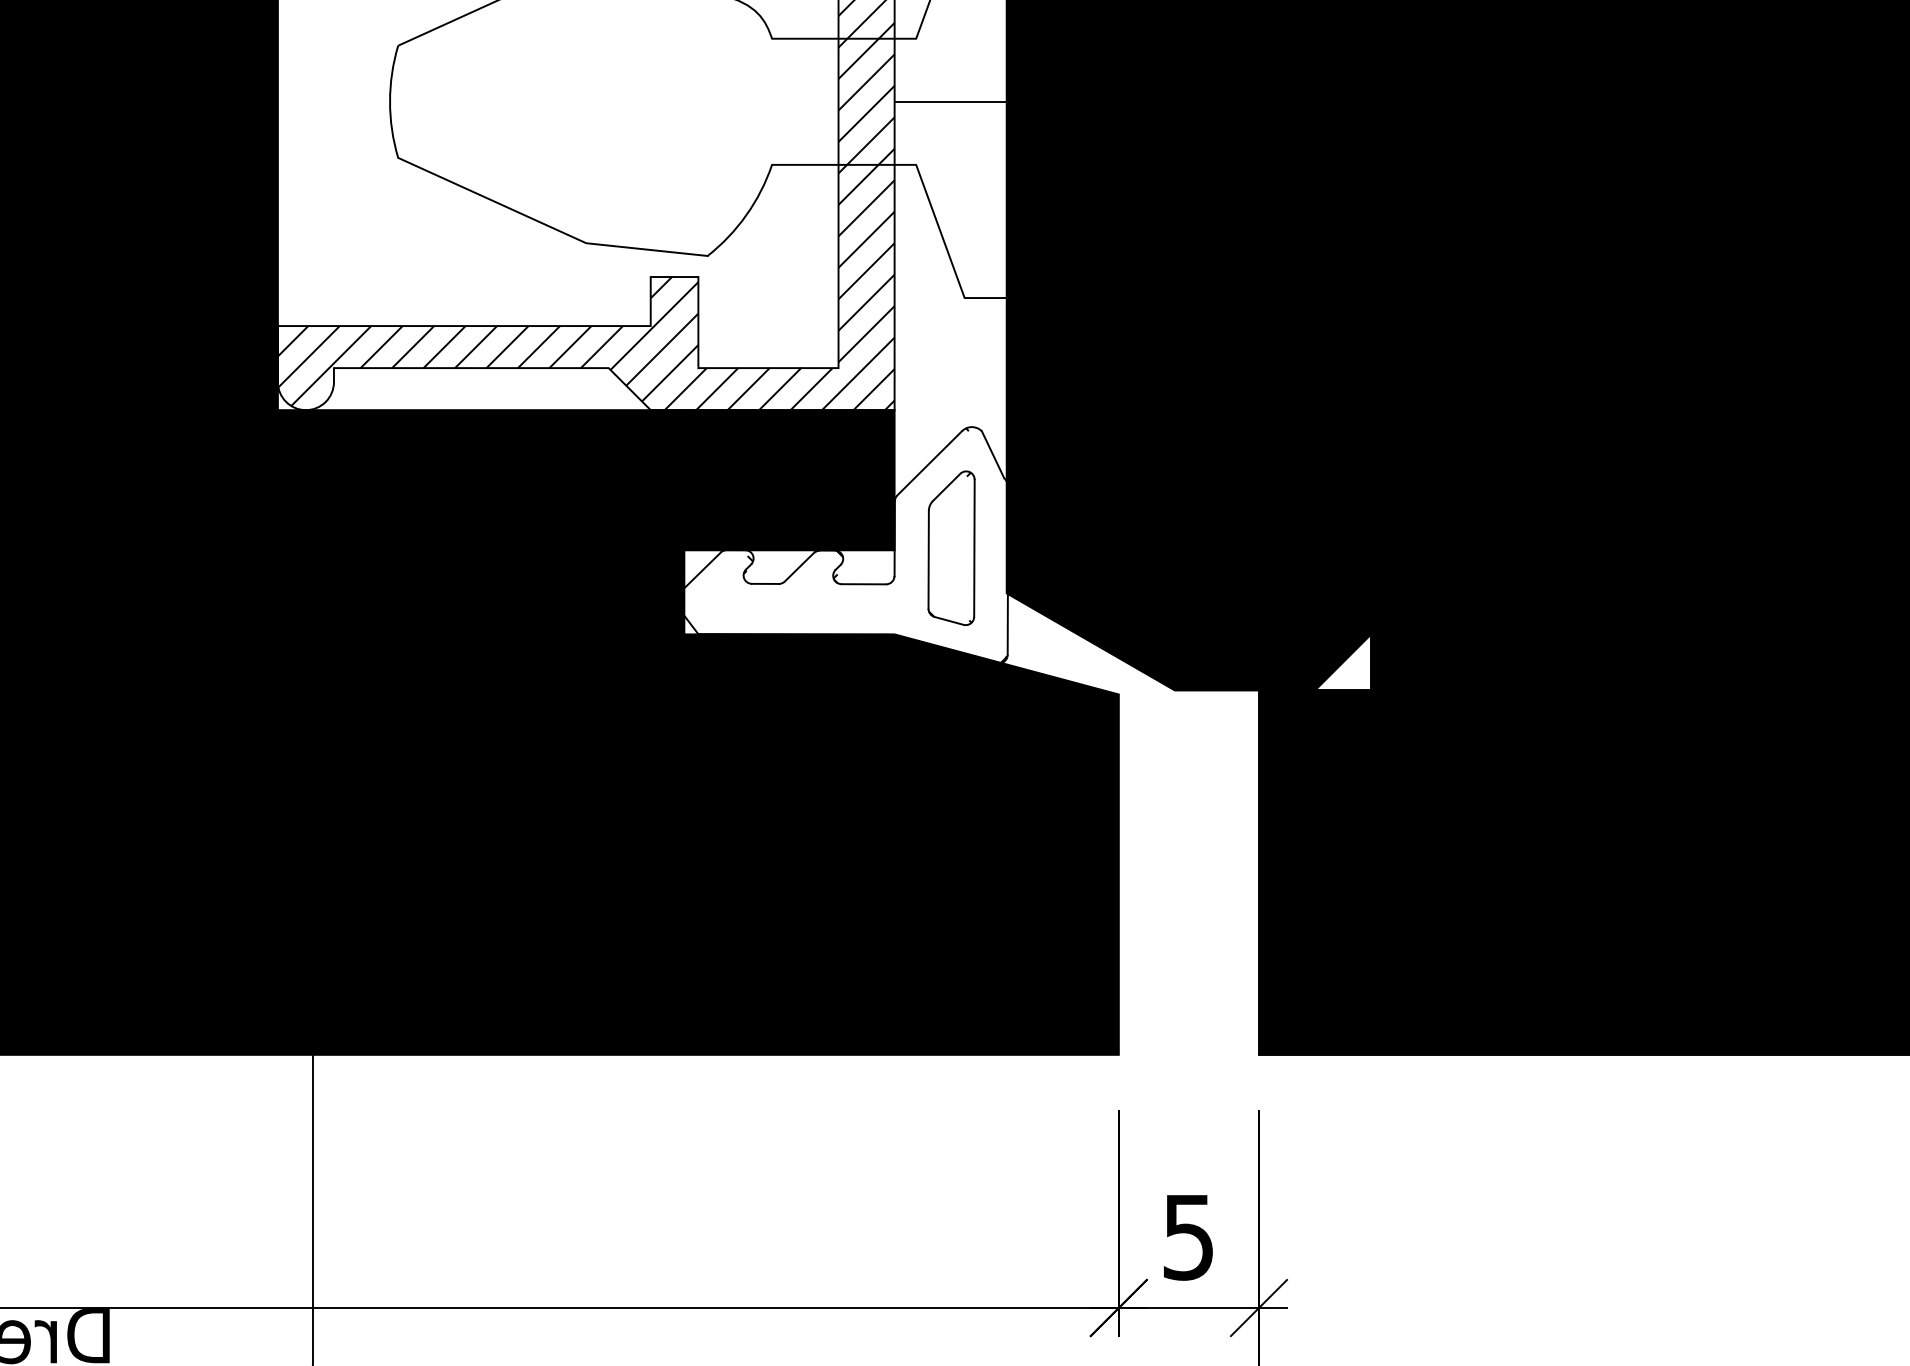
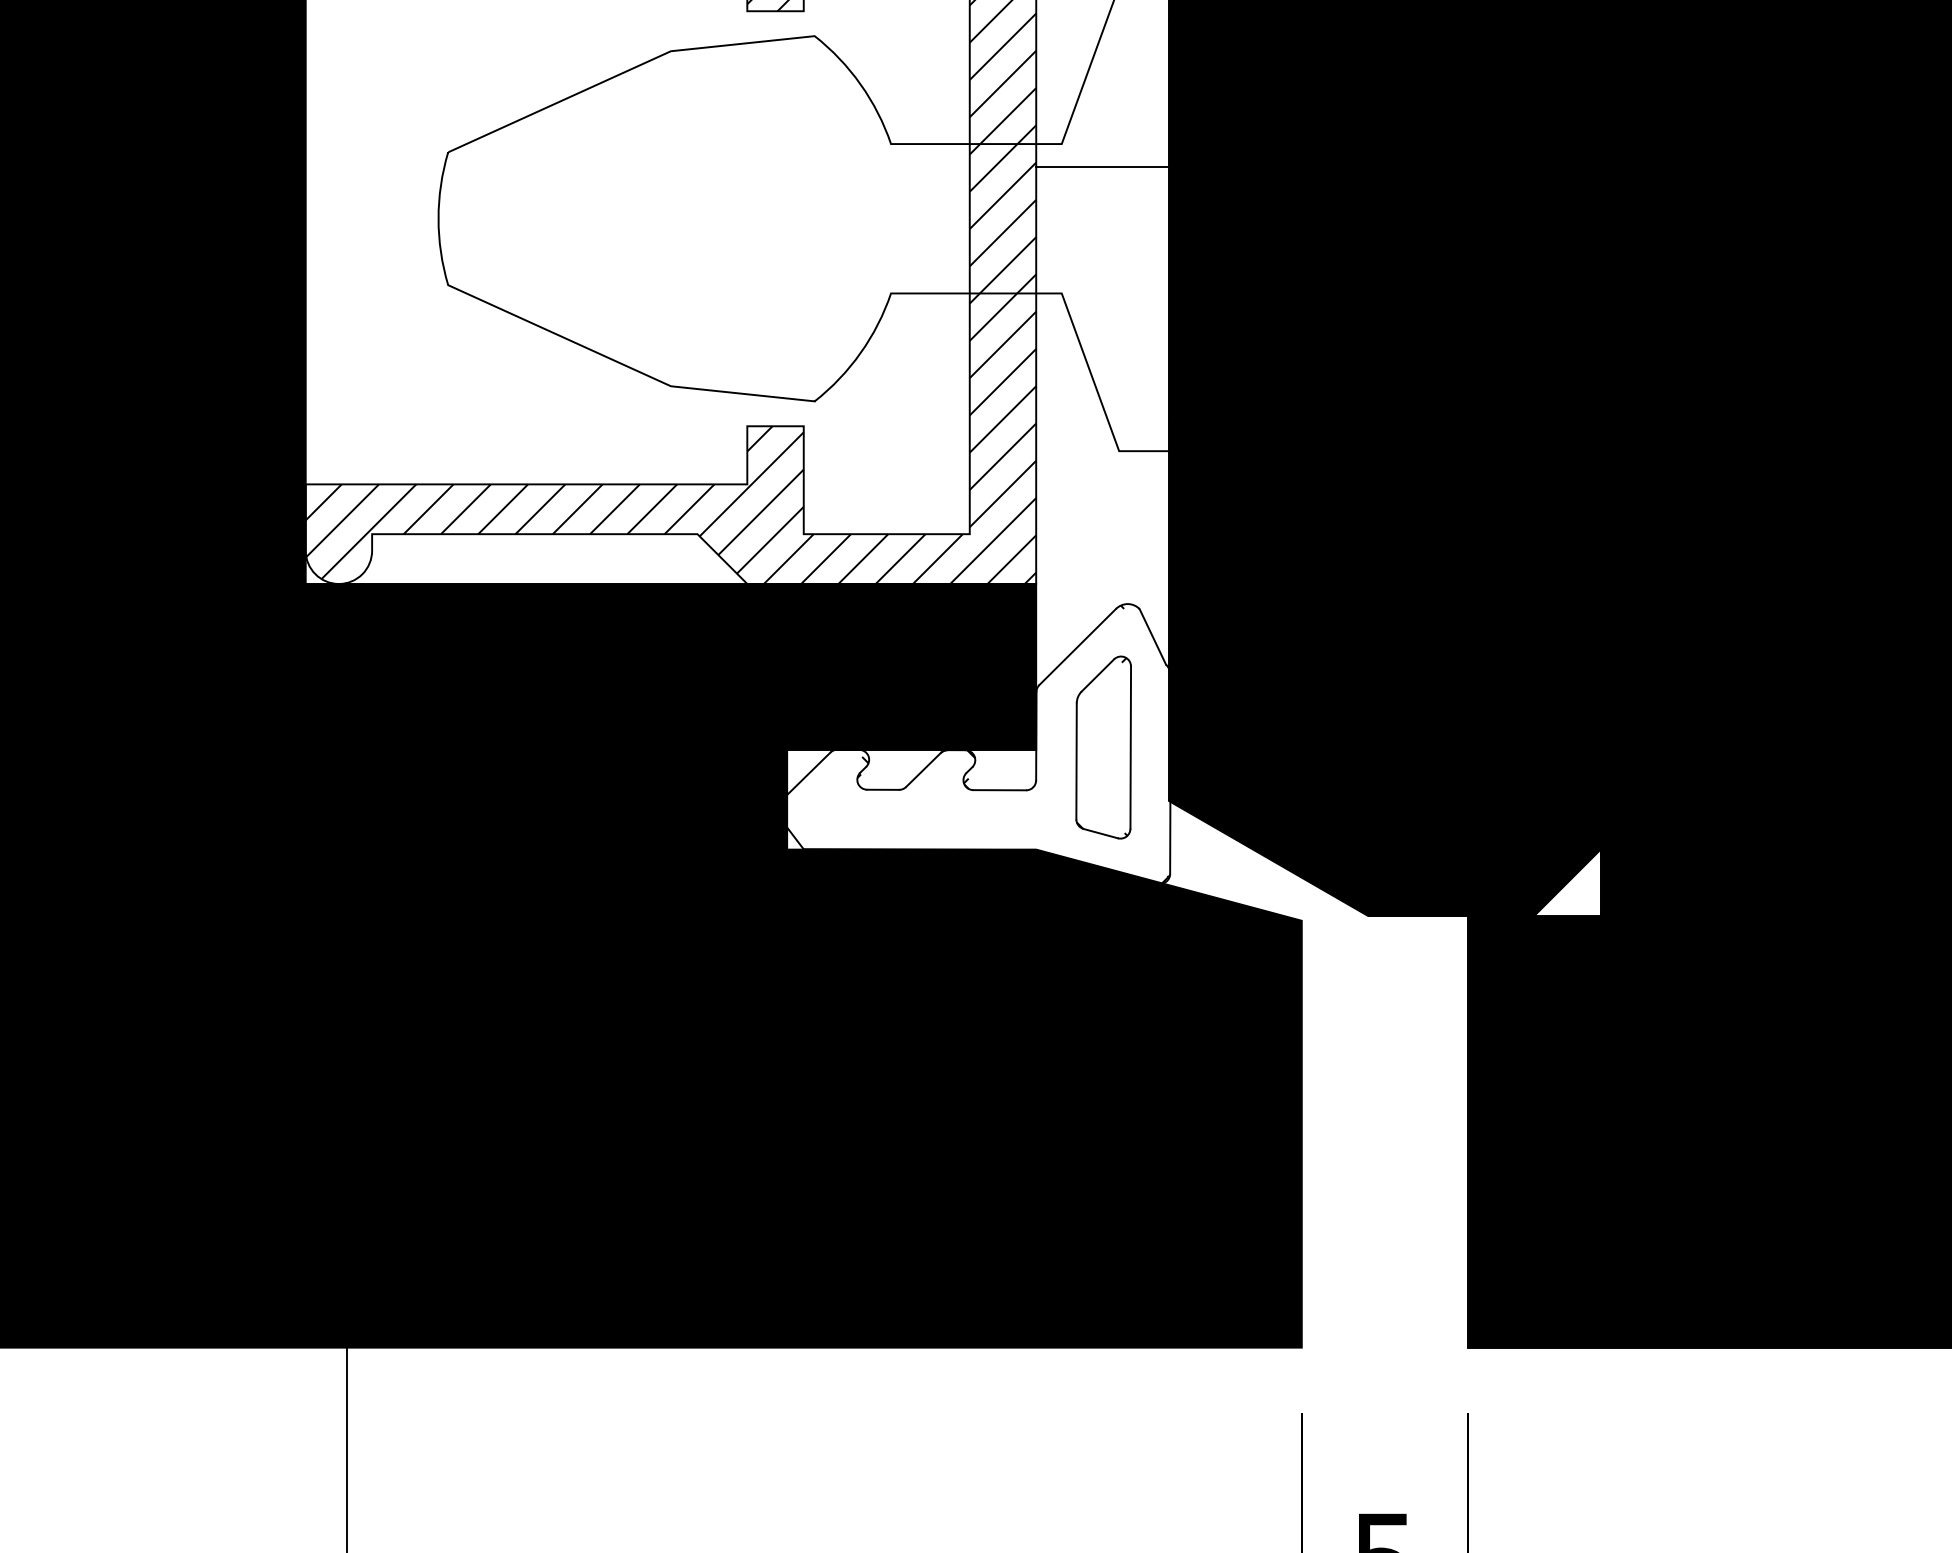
line: (950, 101) -> (1102, 166), moved

